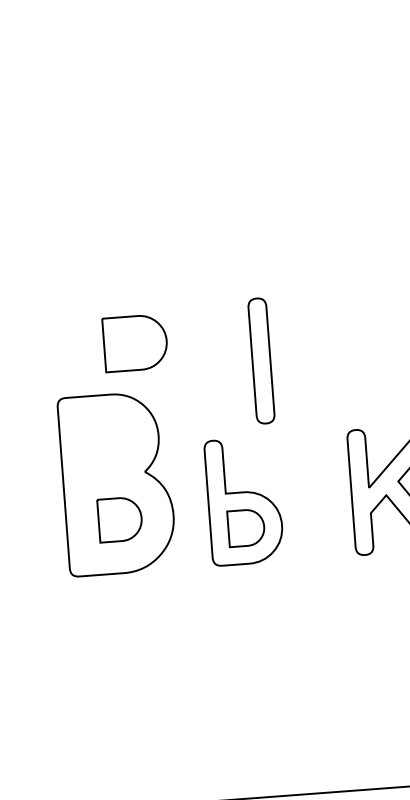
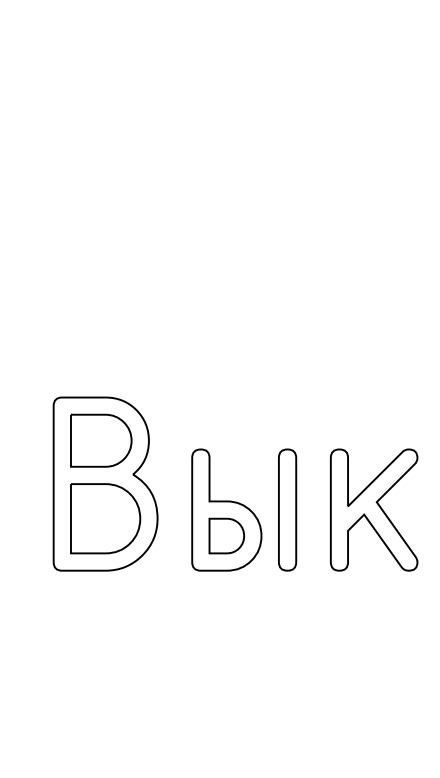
part: (135, 342) -> (101, 440), moved
part: (261, 360) -> (287, 509), moved
part: (119, 519) -> (105, 518), size x1.67

